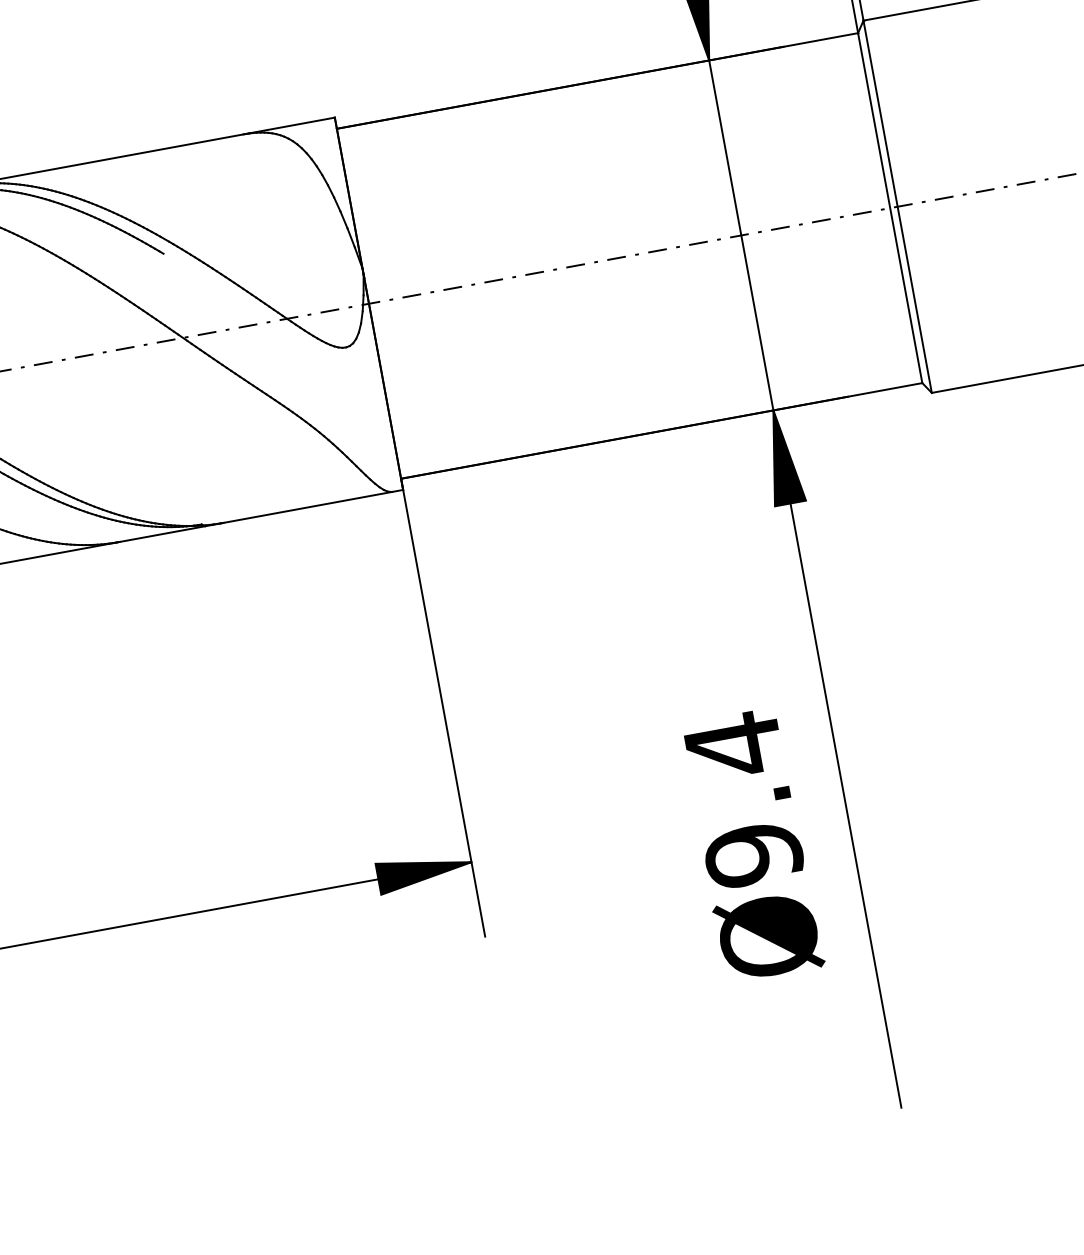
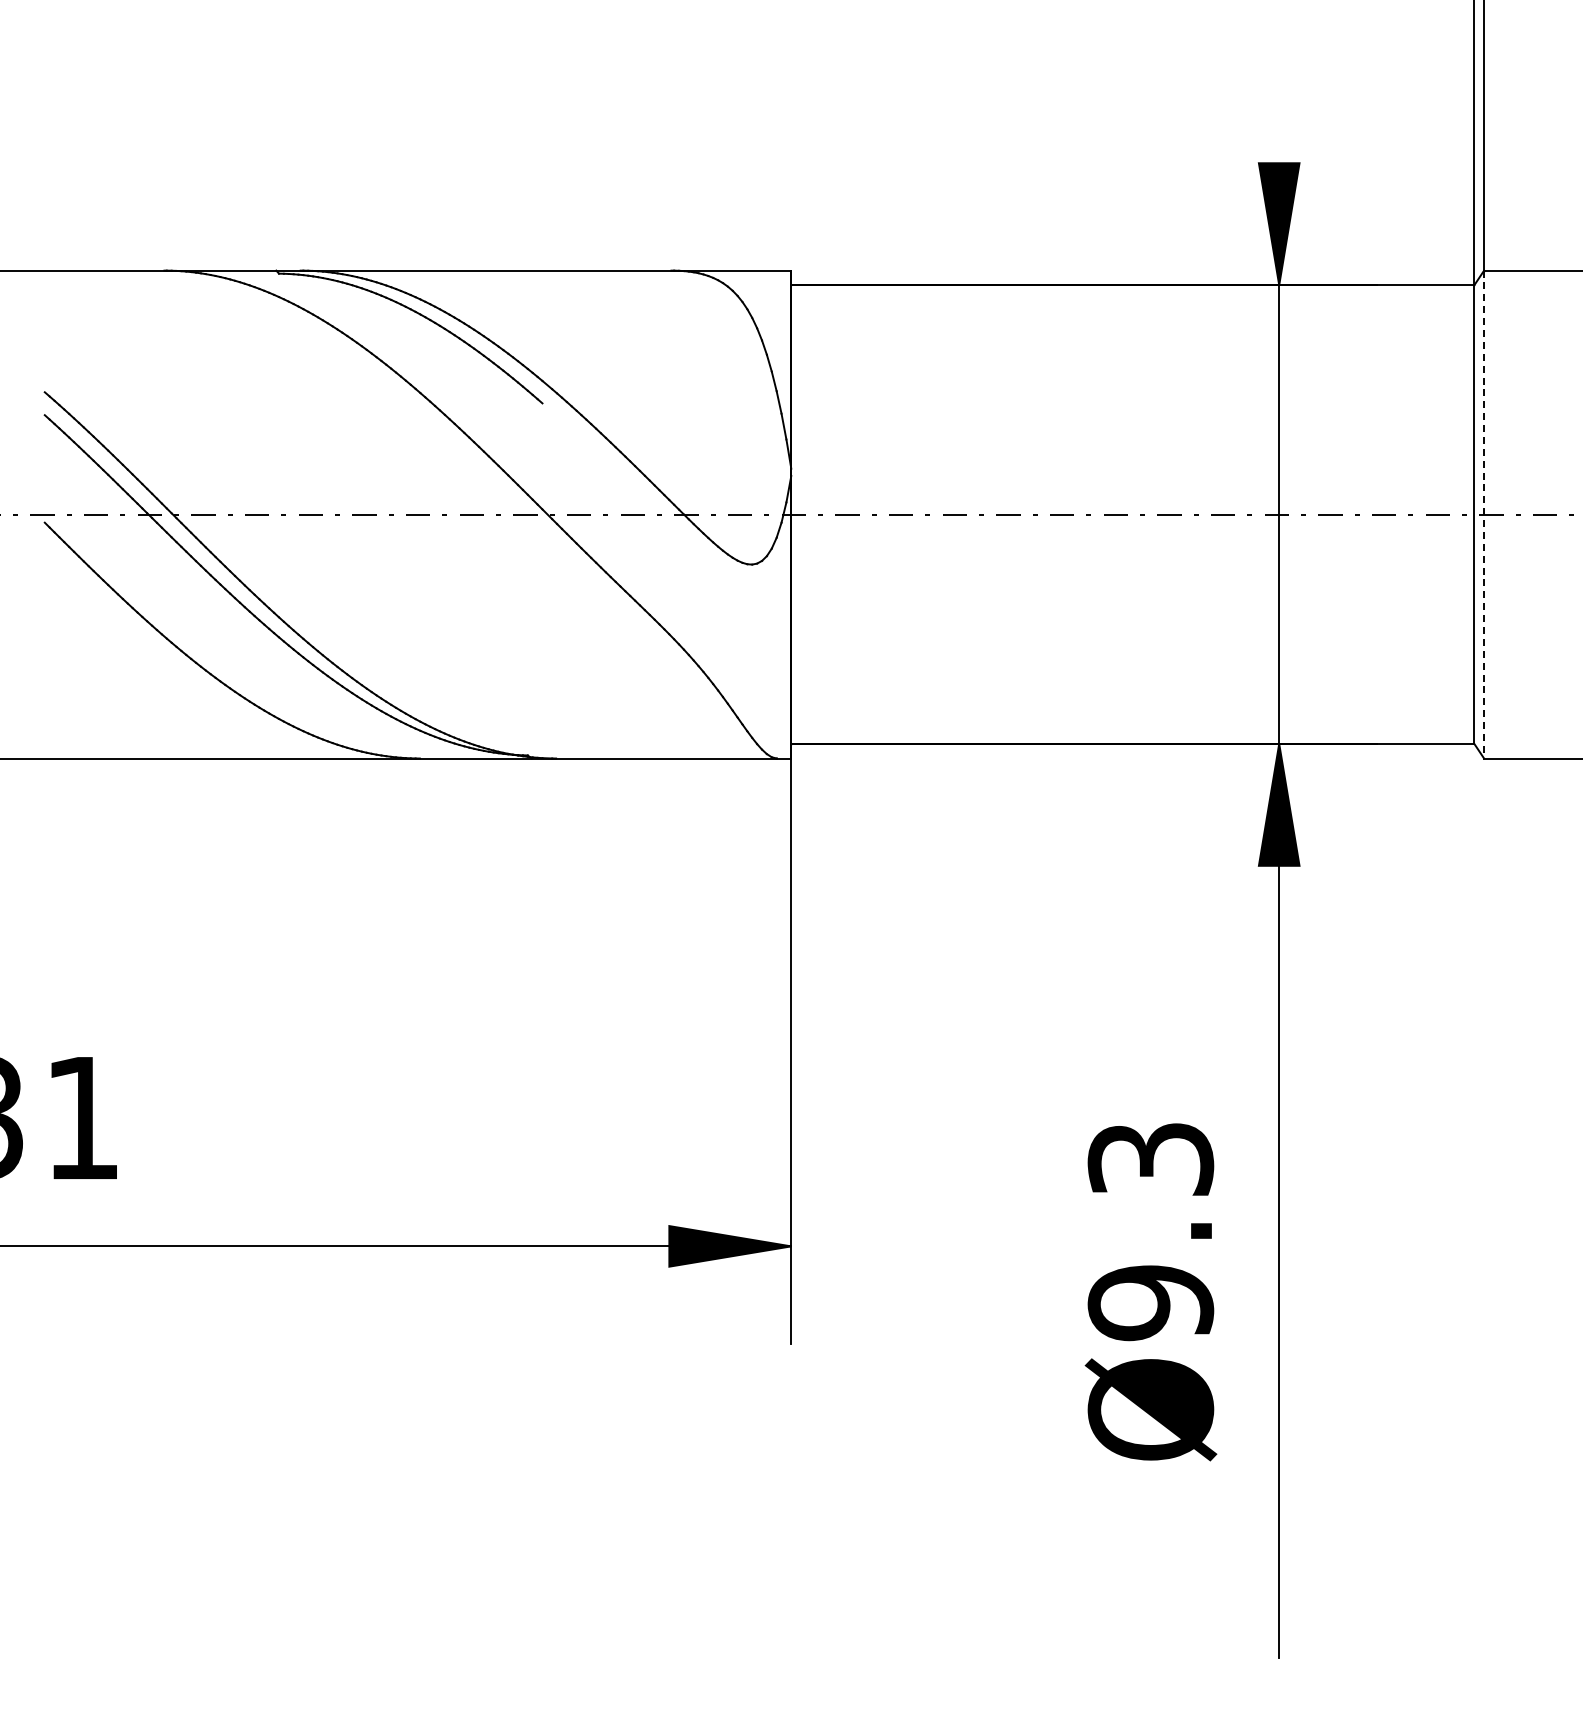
line: (897, 206) -> (1484, 514), solid -> dashed
text: (733, 745) -> (1150, 1159), Ø9.4 -> Ø9.3

